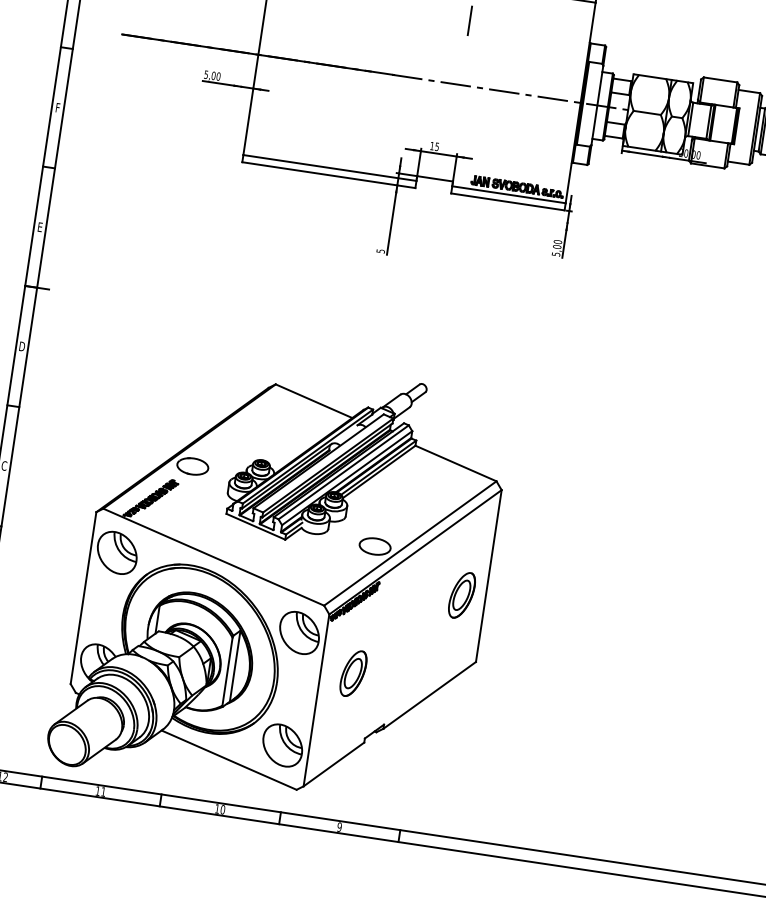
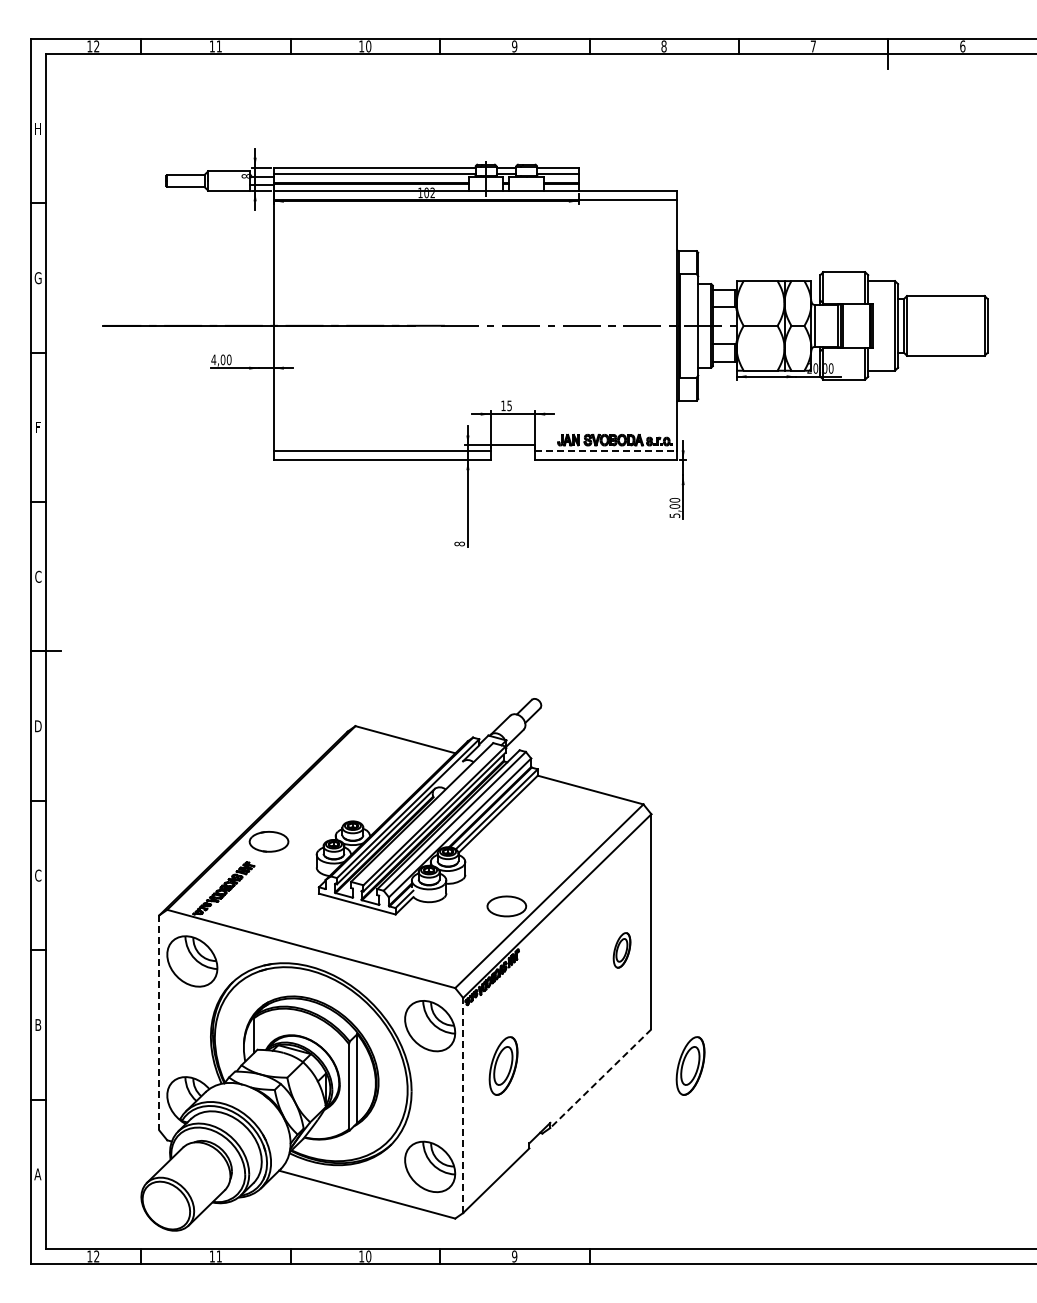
line: (469, 20) -> (526, 245), removed
text: (206, 74) -> (213, 359), 5,00 -> 4,00
line: (509, 194) -> (606, 451), solid -> dashed
text: (40, 226) -> (38, 576), E -> C
text: (380, 250) -> (459, 543), 5 -> 8
part: (461, 595) -> (621, 950), size x0.6
line: (83, 597) -> (159, 1022), solid -> dashed
line: (429, 695) -> (600, 1078), solid -> dashed
part: (502, 695) -> (690, 1065), added
line: (316, 700) -> (463, 1105), solid -> dashed

